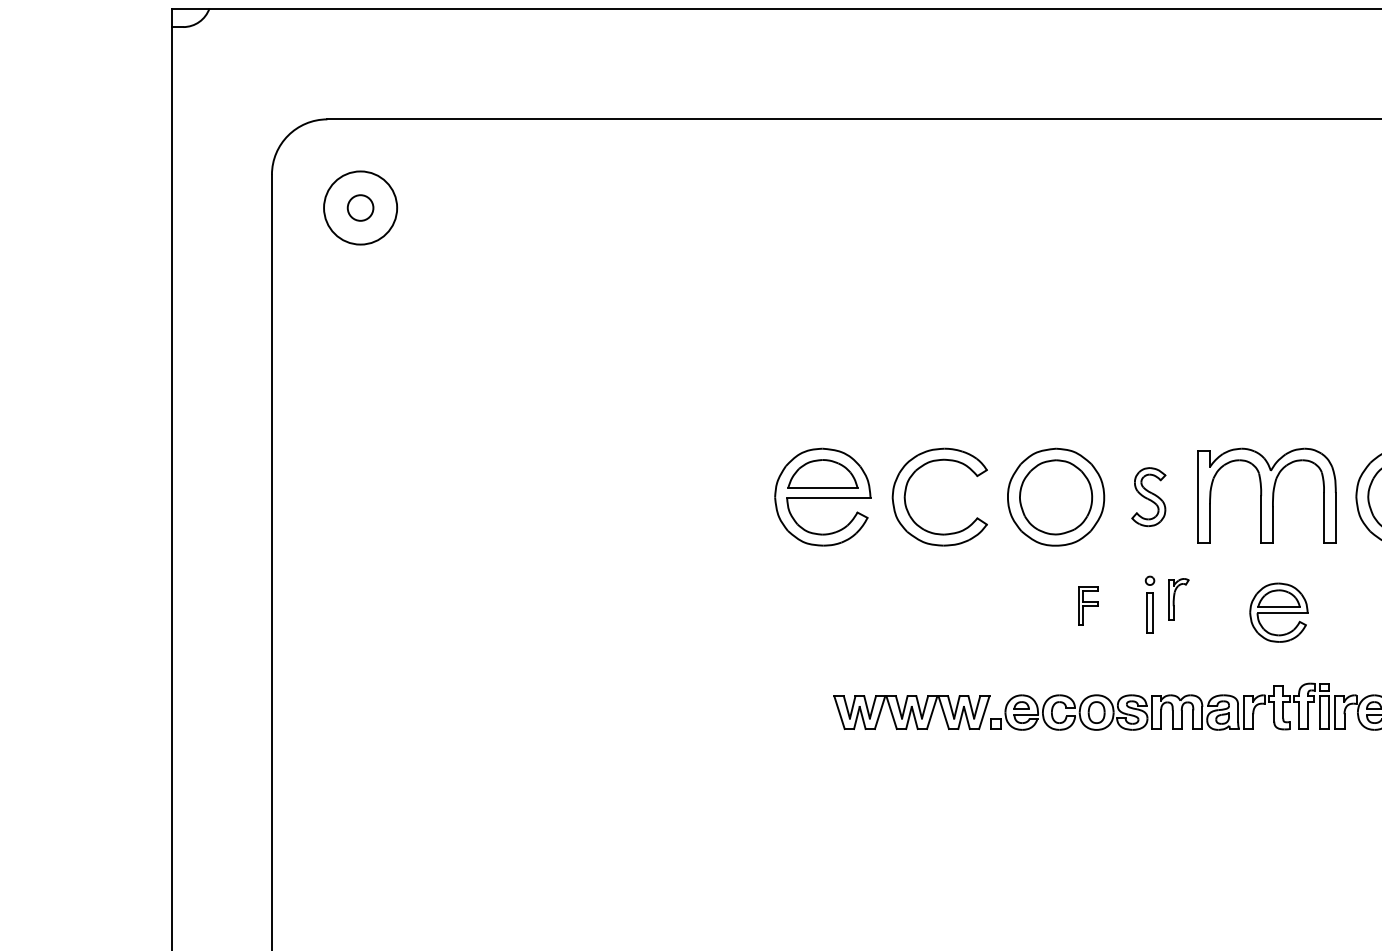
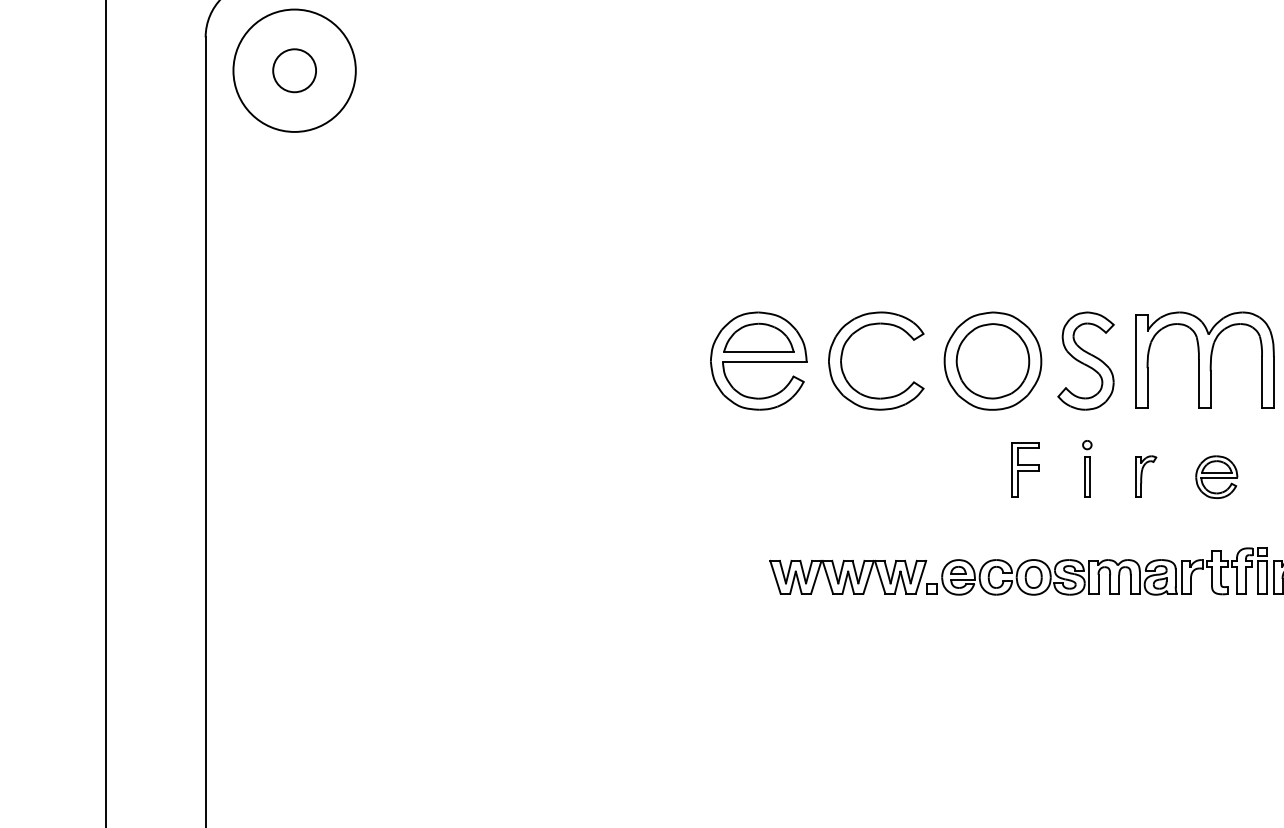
circle: (360, 207) -> (294, 70), size x1.67
circle: (360, 207) -> (294, 70), size x1.67
part: (1148, 496) -> (1085, 360), size x1.67
part: (1178, 599) -> (1146, 476), moved
part: (1088, 605) -> (1025, 469), size x1.43
part: (1278, 612) -> (1216, 476), size x0.71

